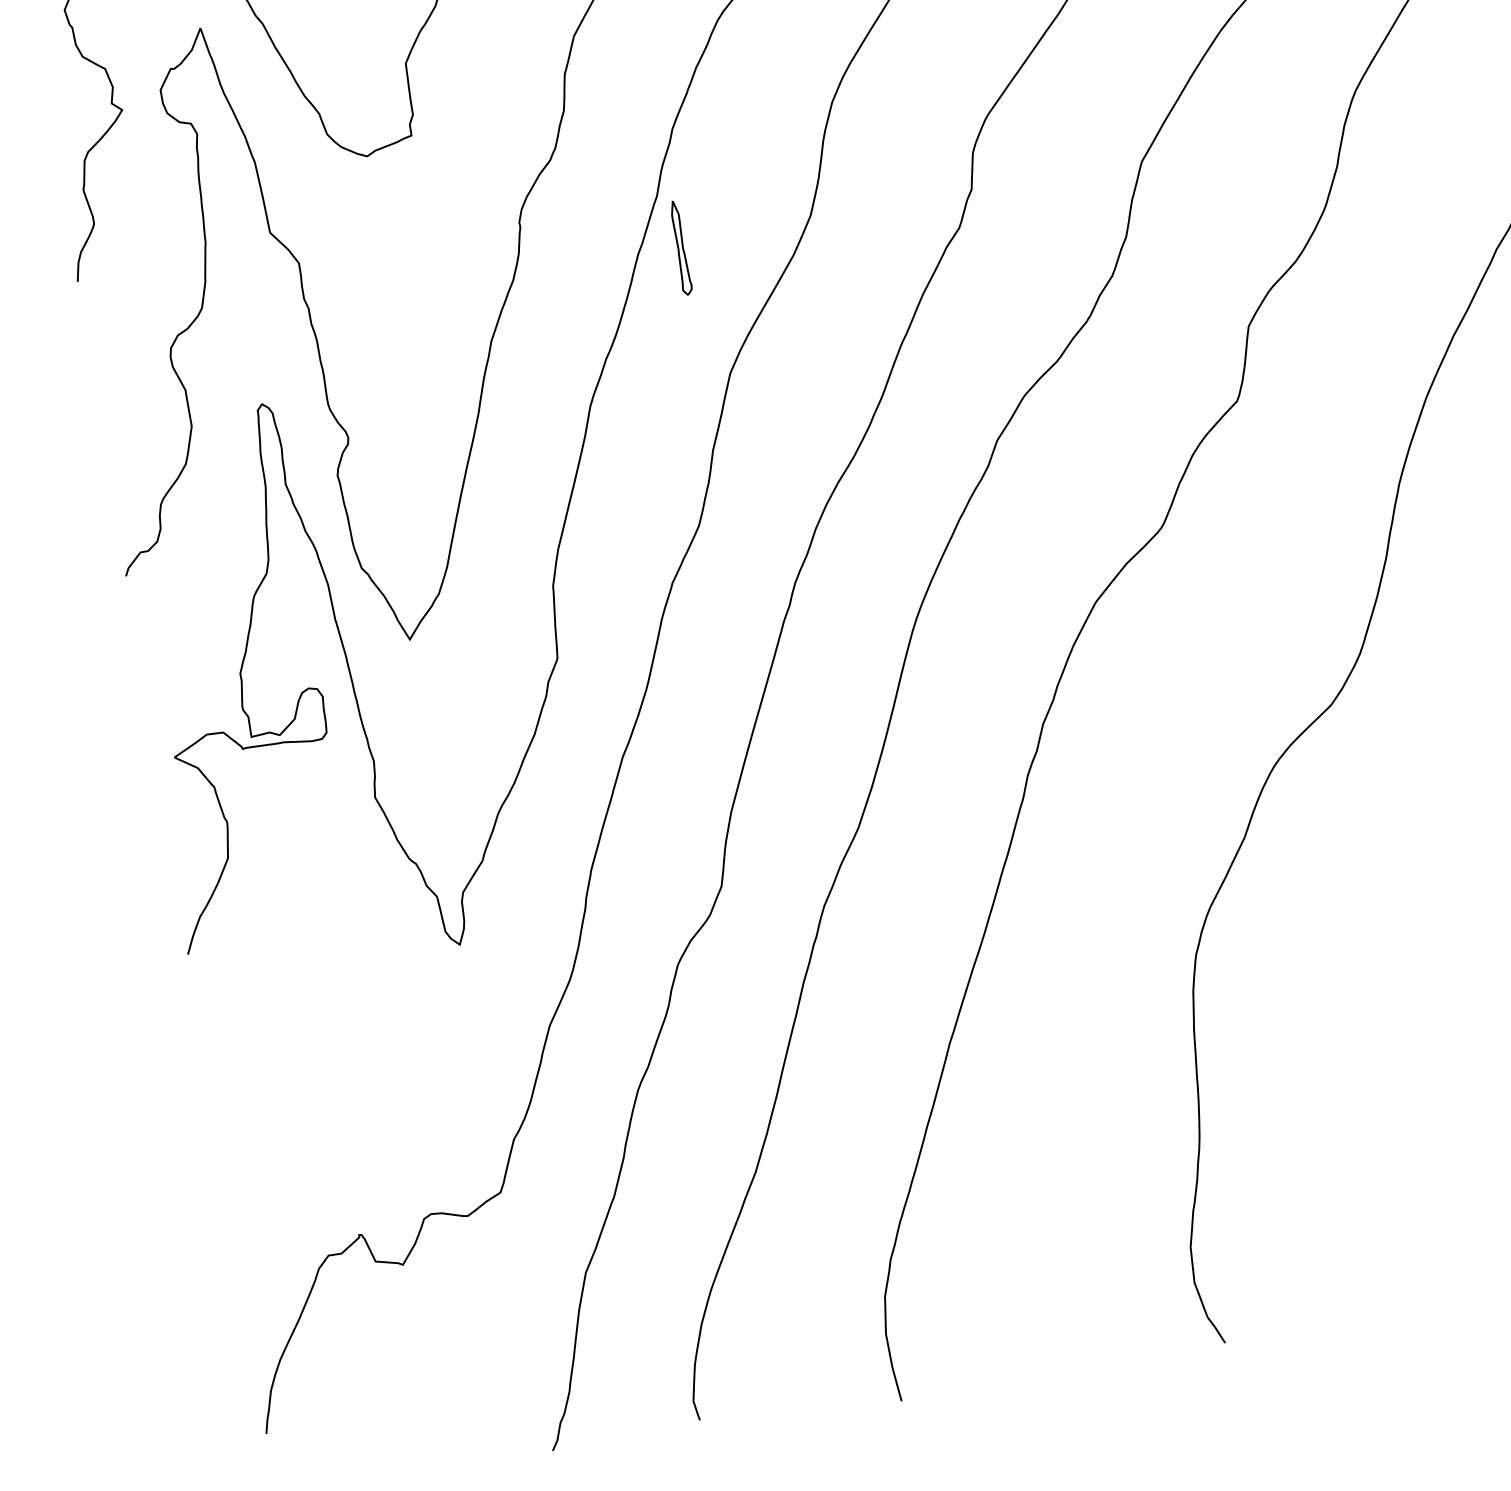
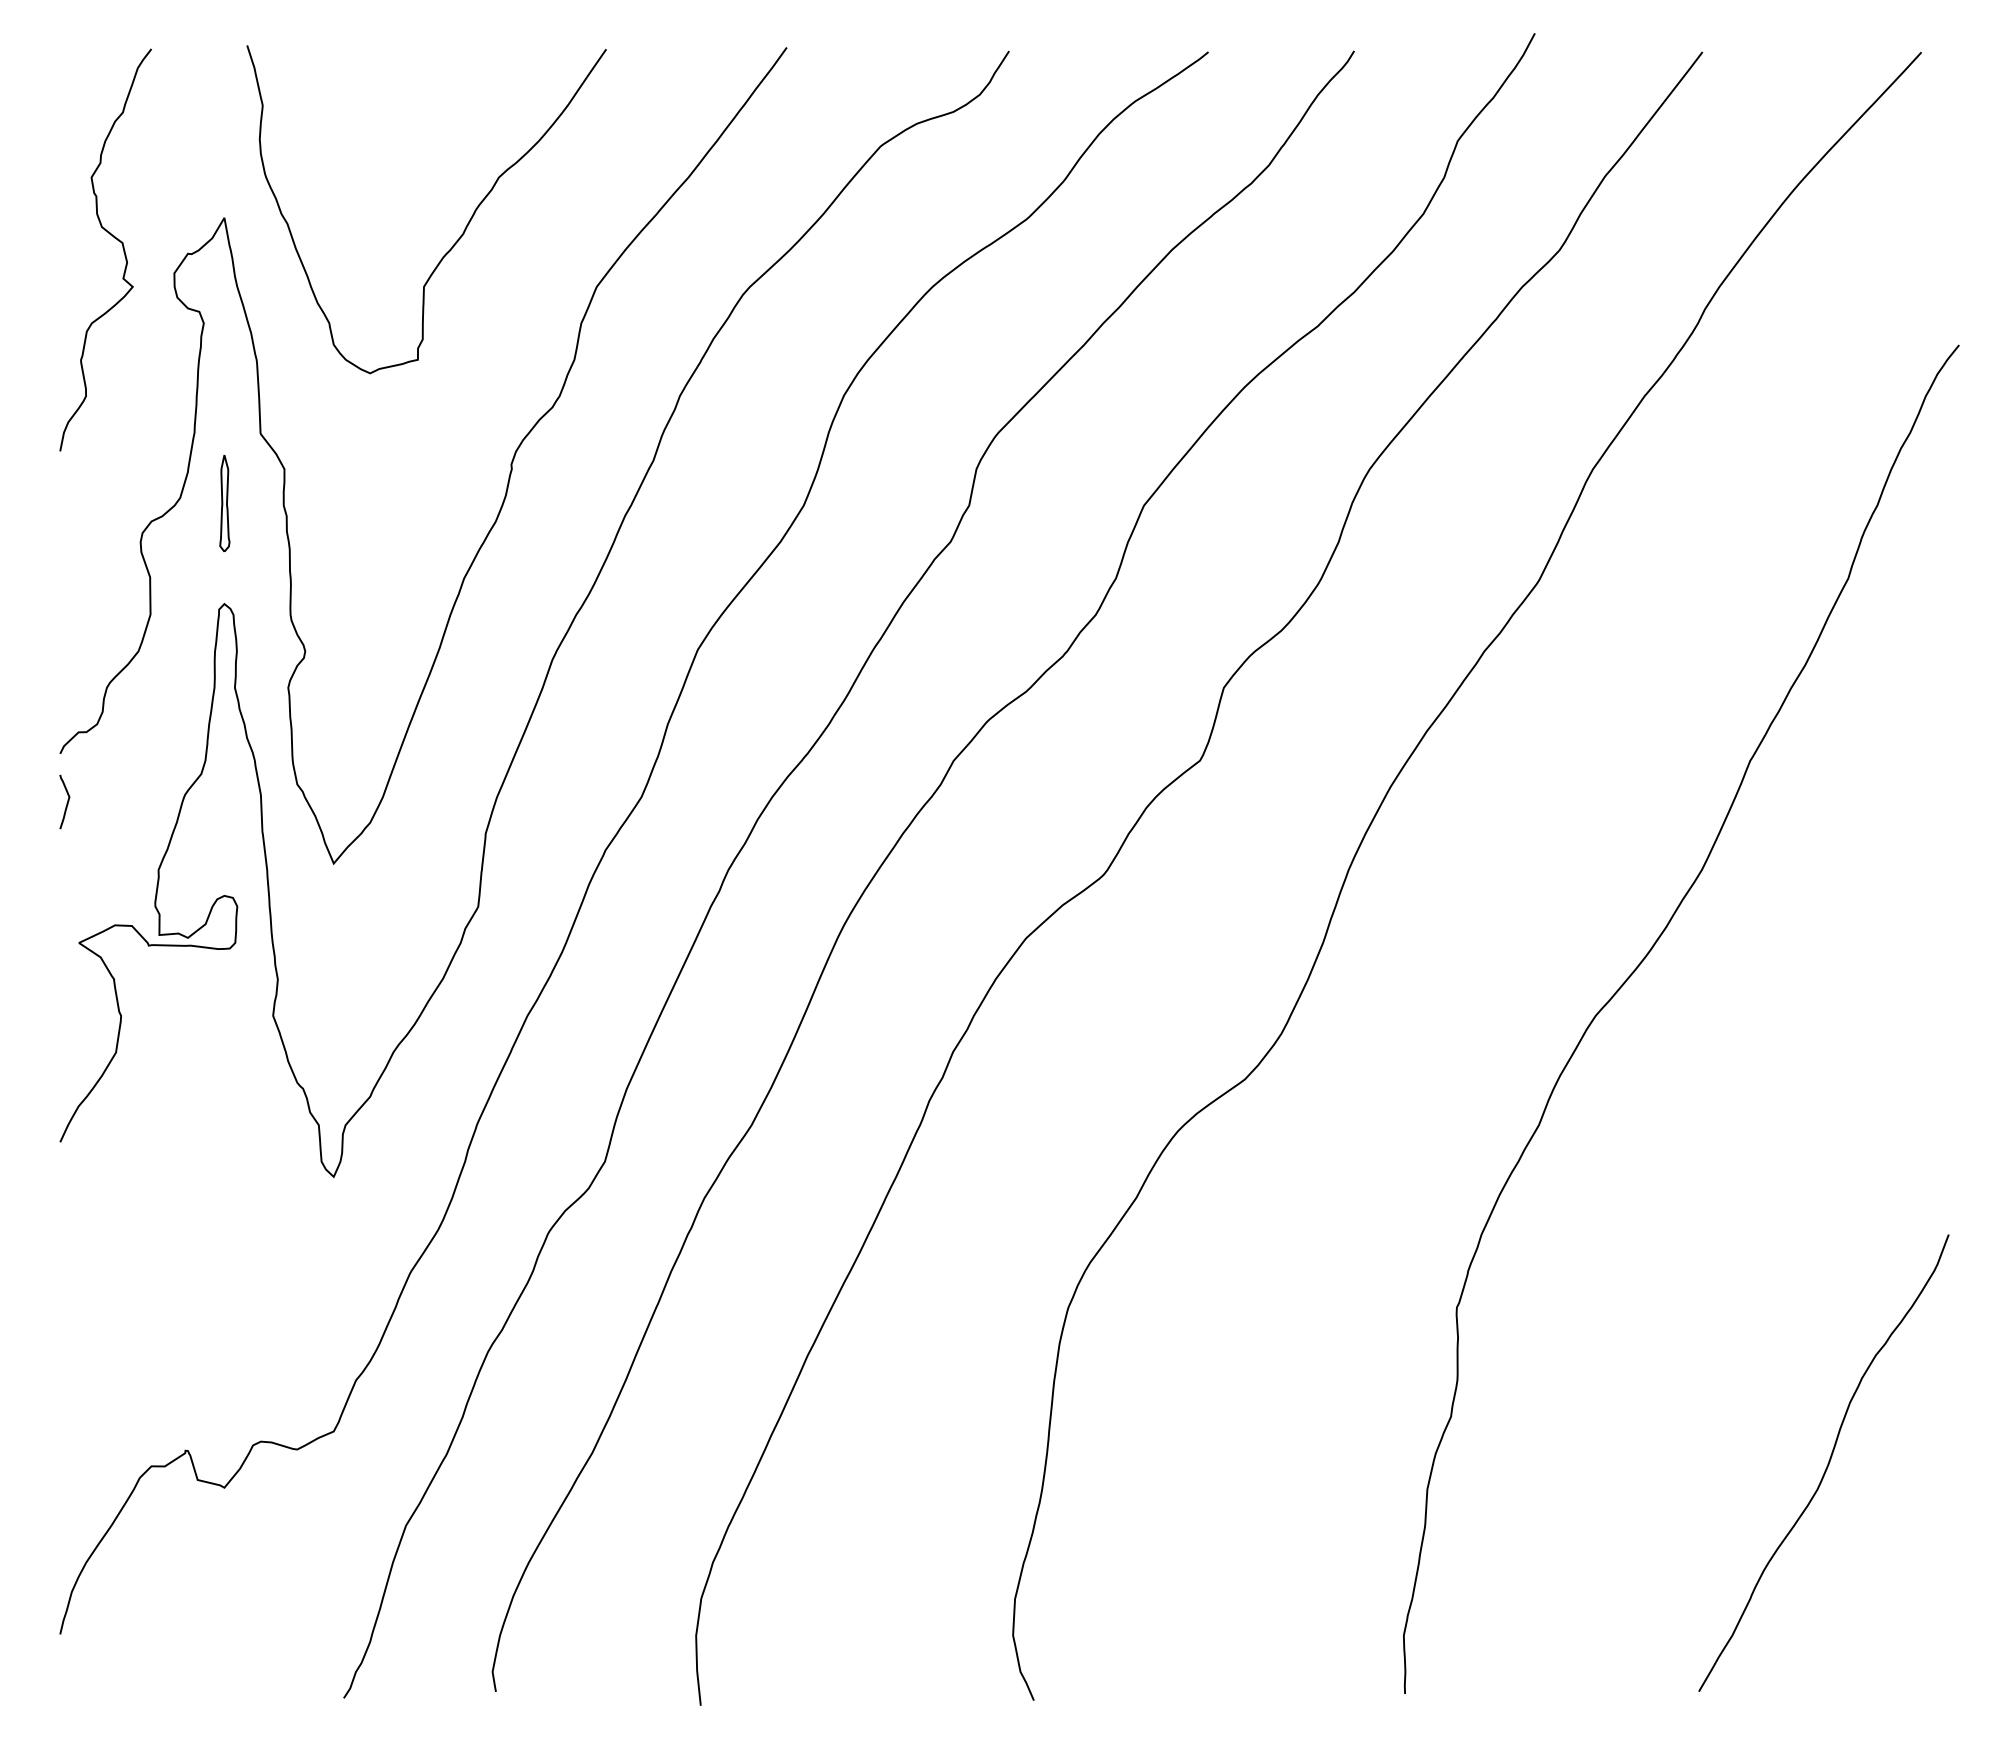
part: (680, 247) -> (224, 502), moved
curve: (140, 623) -> (66, 803), added

